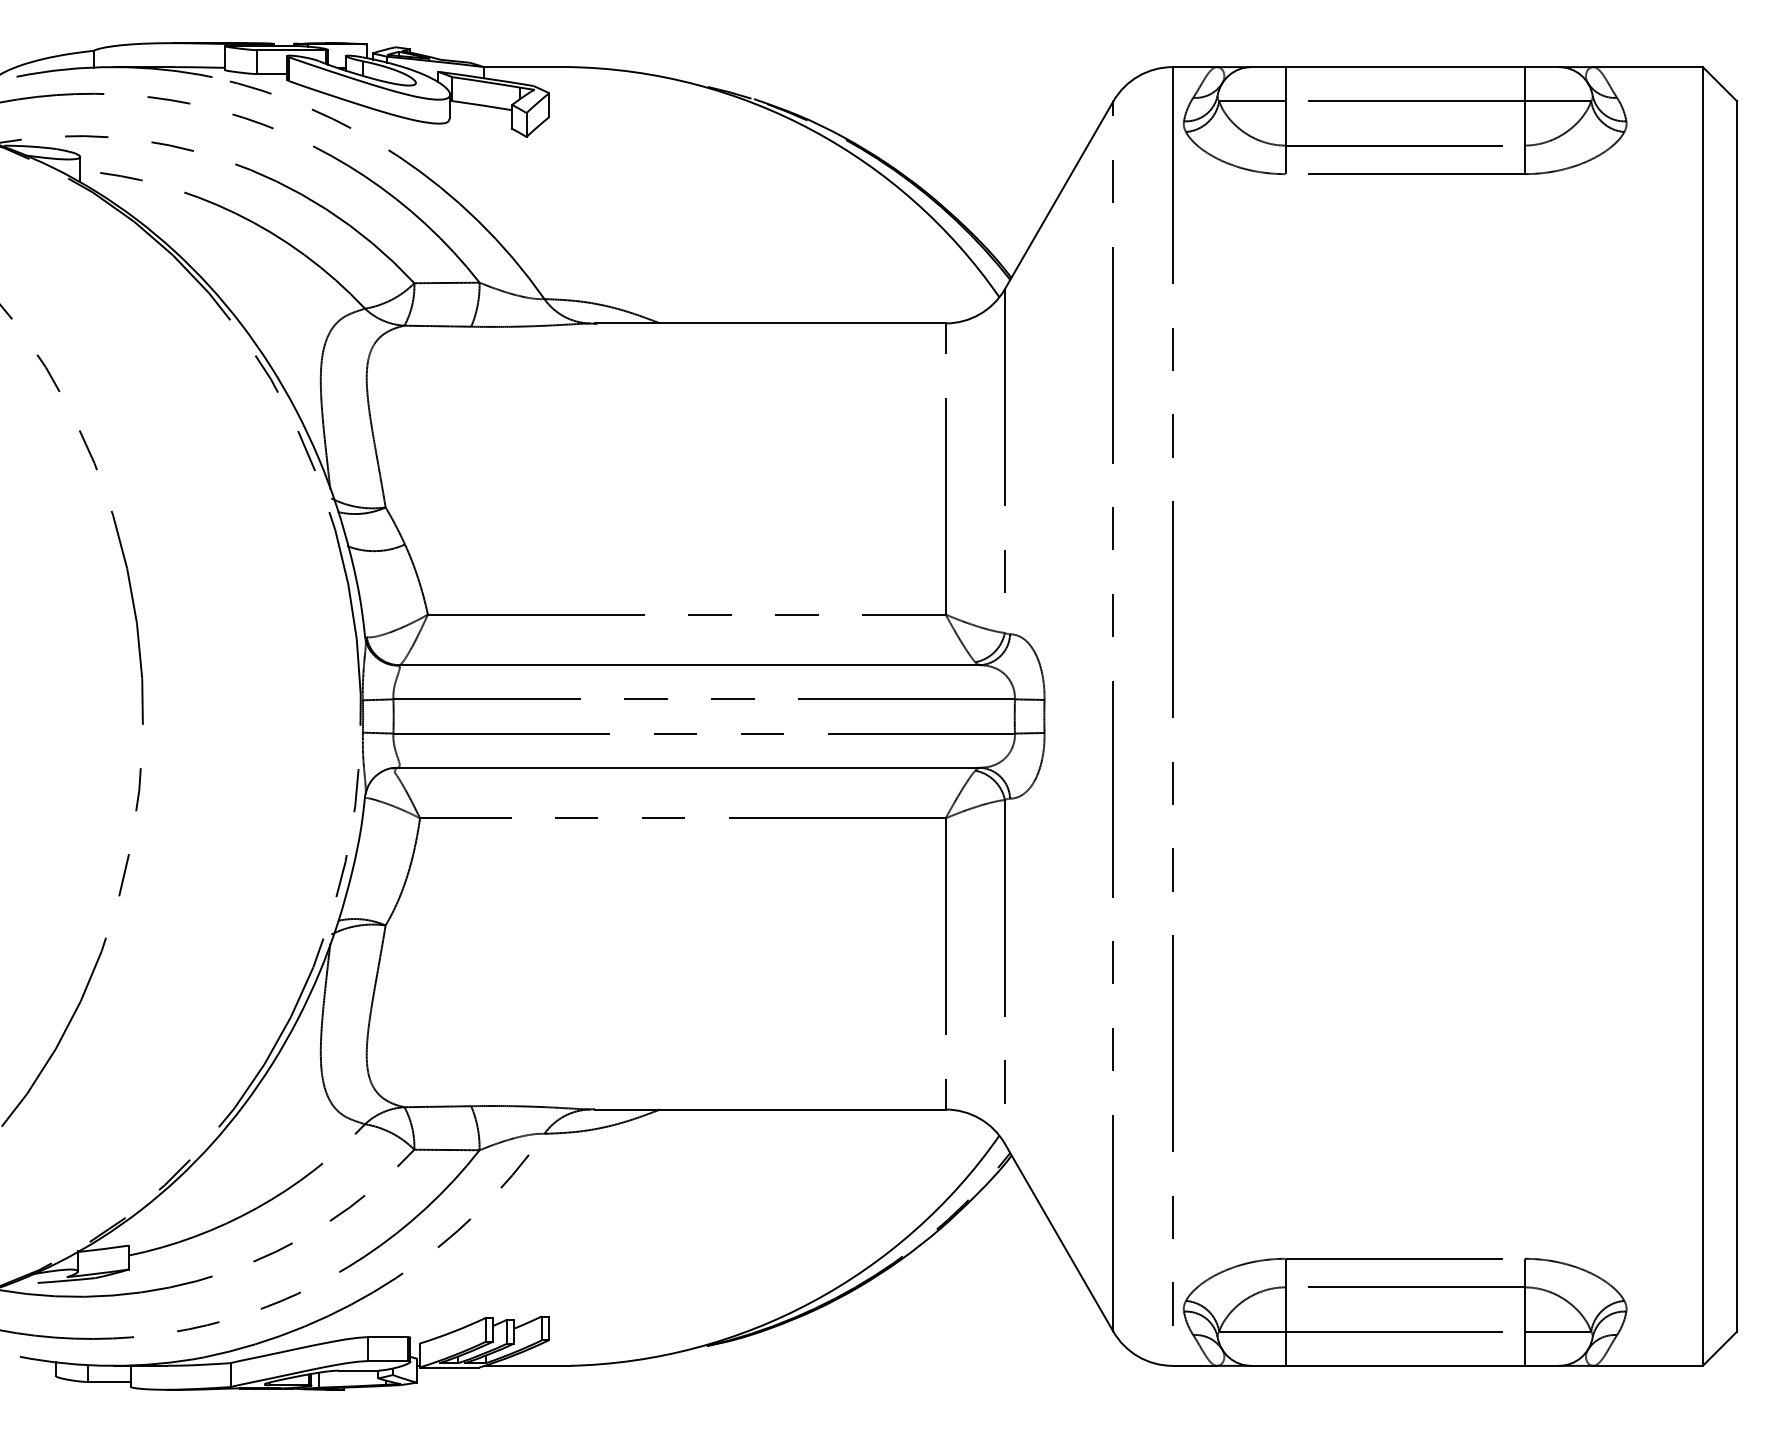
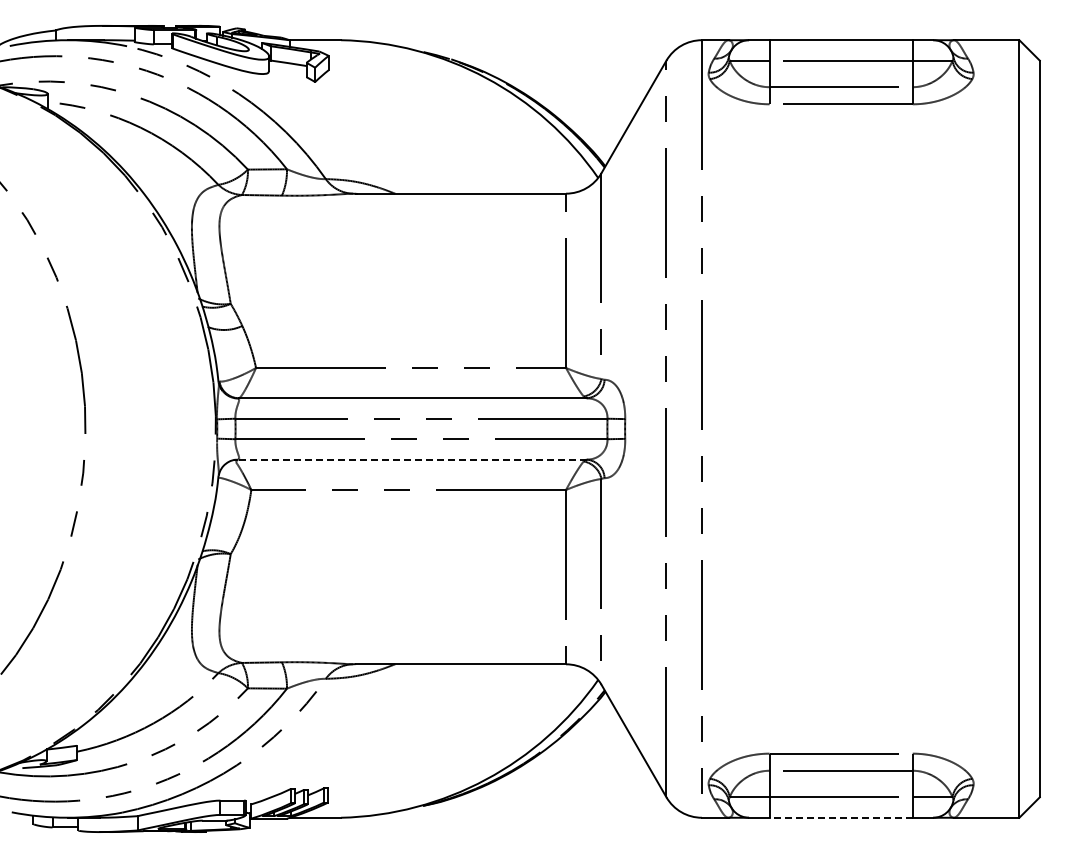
line: (689, 767) -> (412, 459), solid -> dashed
line: (1405, 1365) -> (841, 817), solid -> dashed

